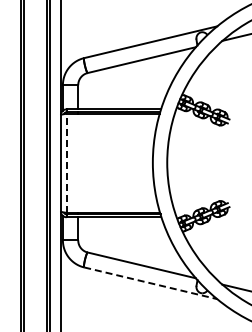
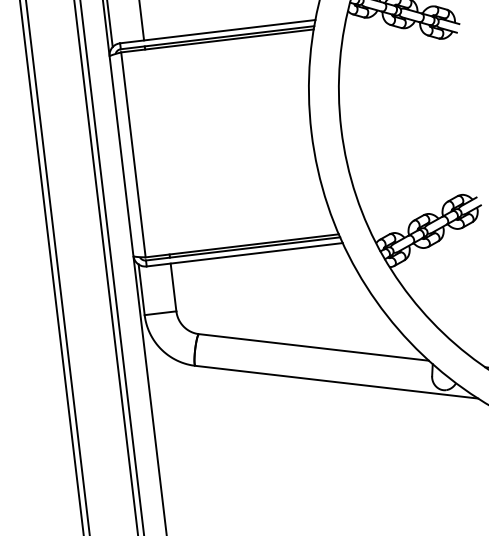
line: (66, 163) -> (133, 155), dashed -> solid
line: (151, 283) -> (338, 382), dashed -> solid

